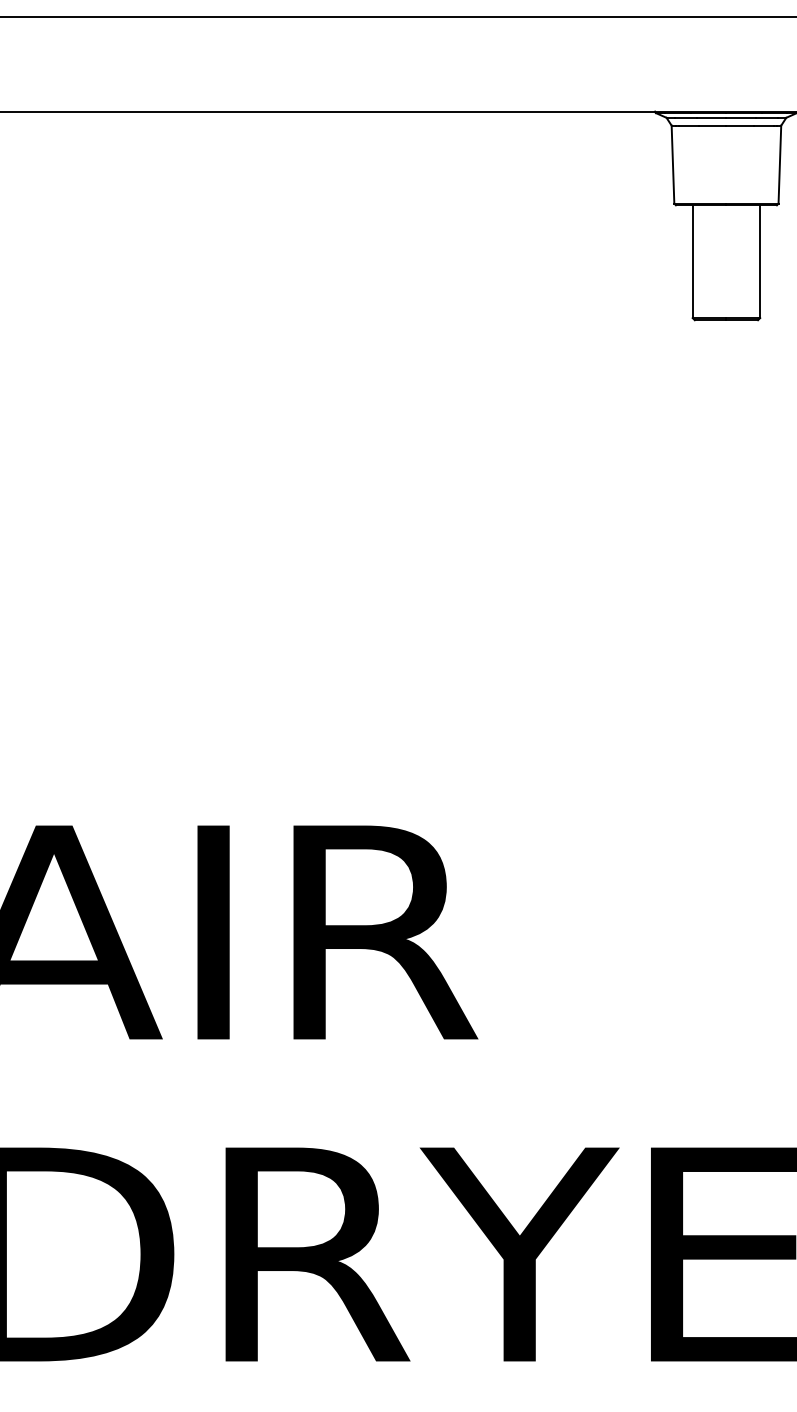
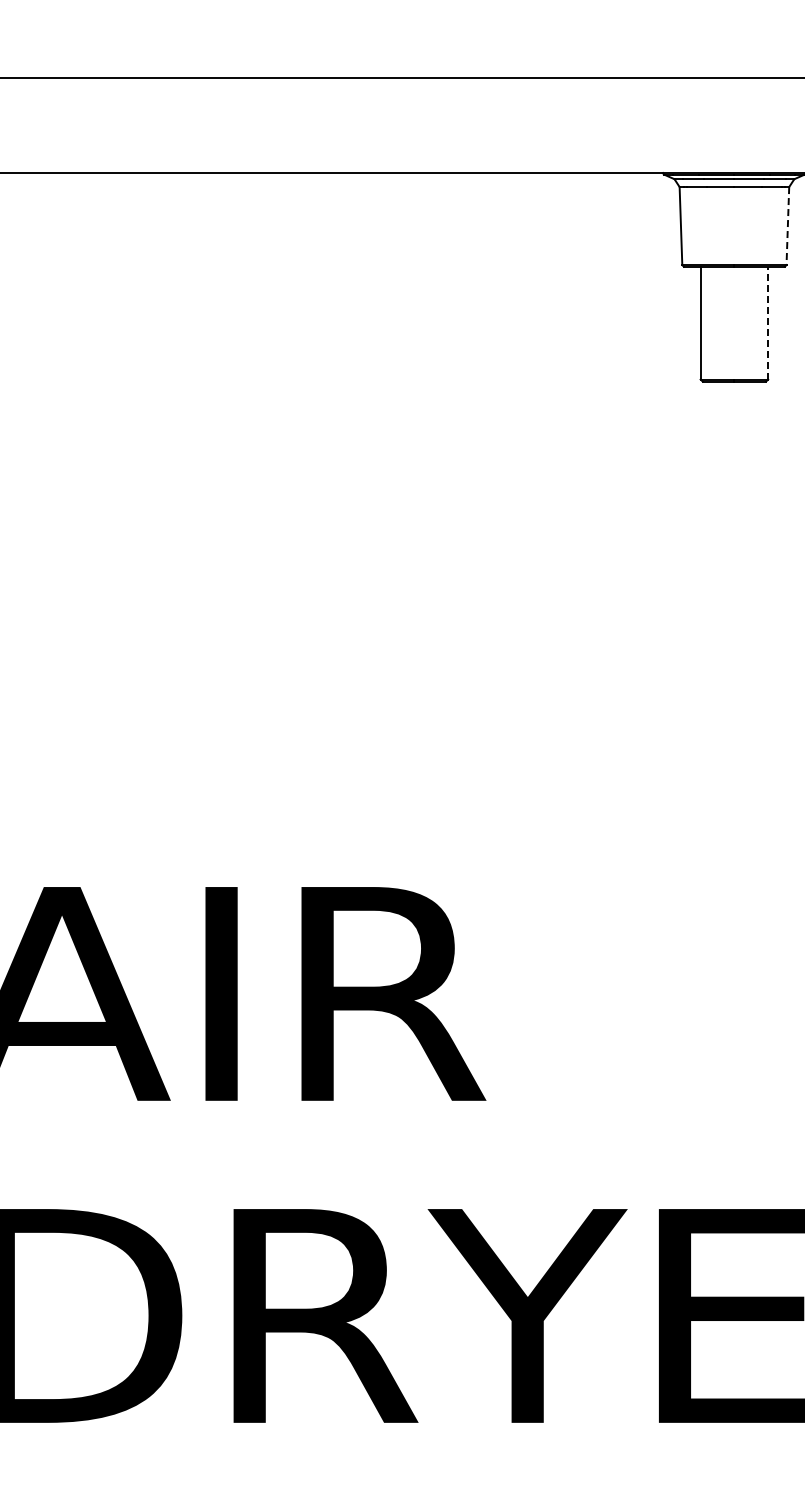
line: (779, 165) -> (787, 226), solid -> dashed
line: (760, 261) -> (768, 322), solid -> dashed

